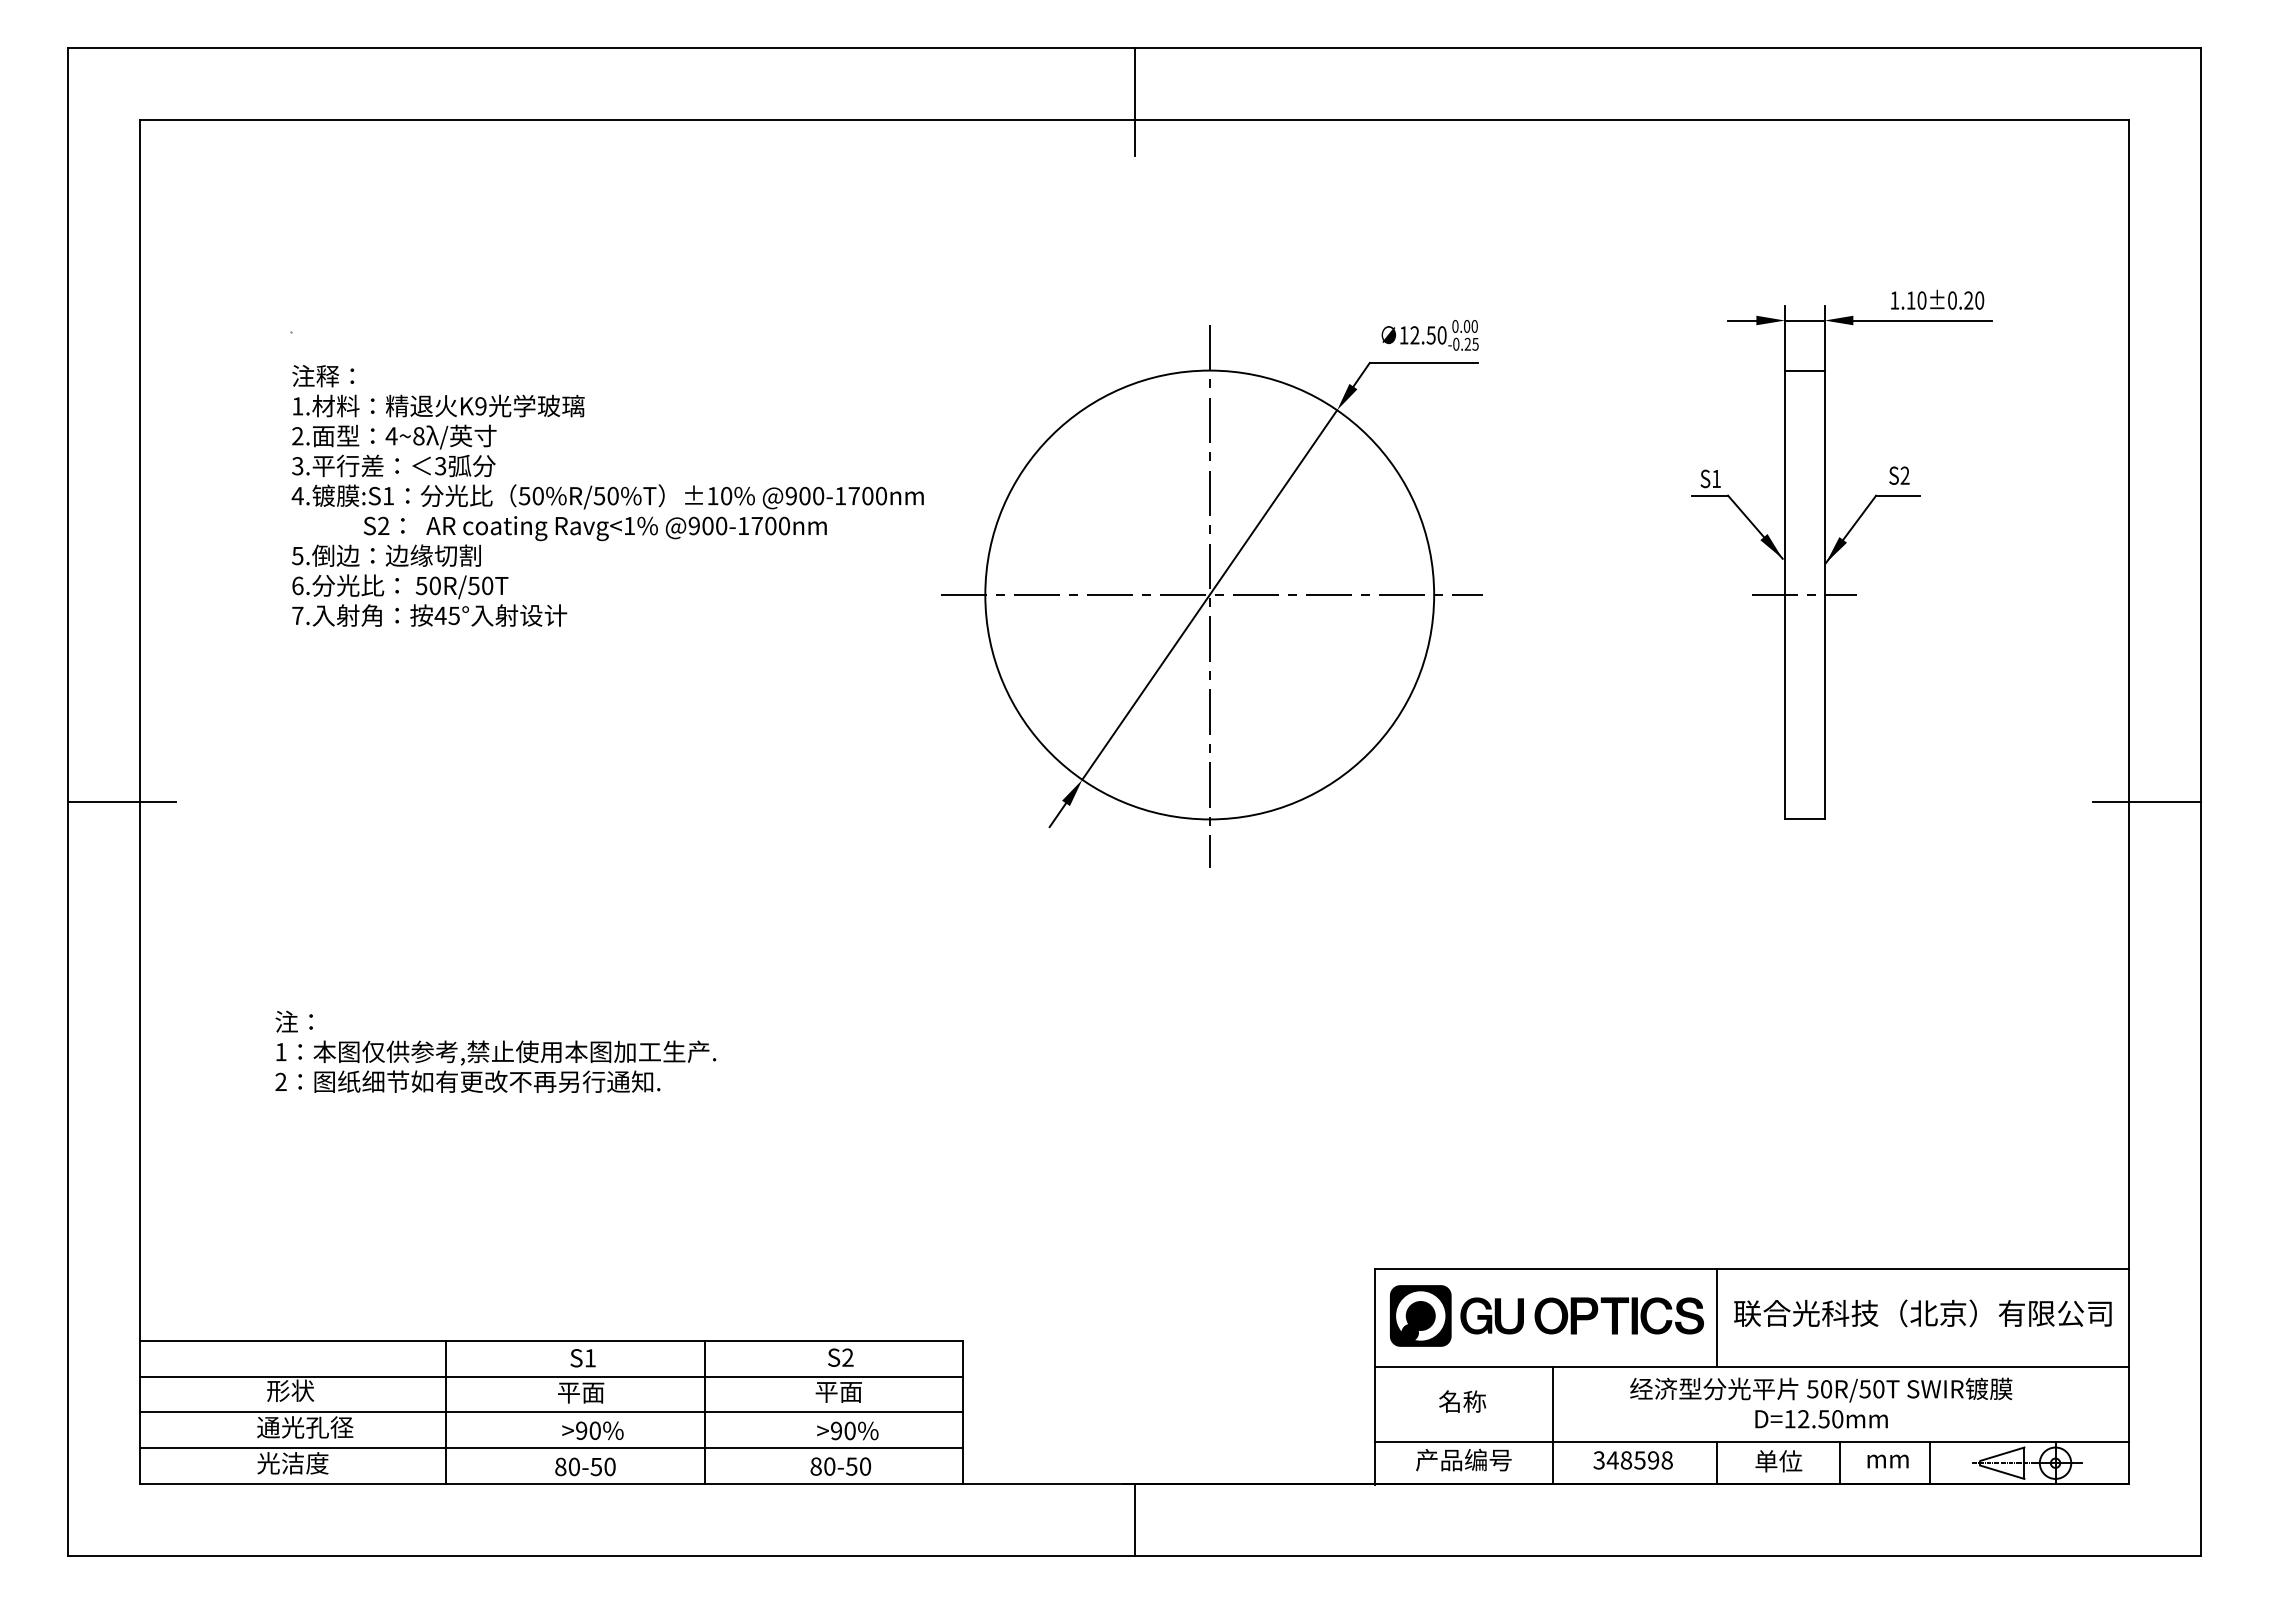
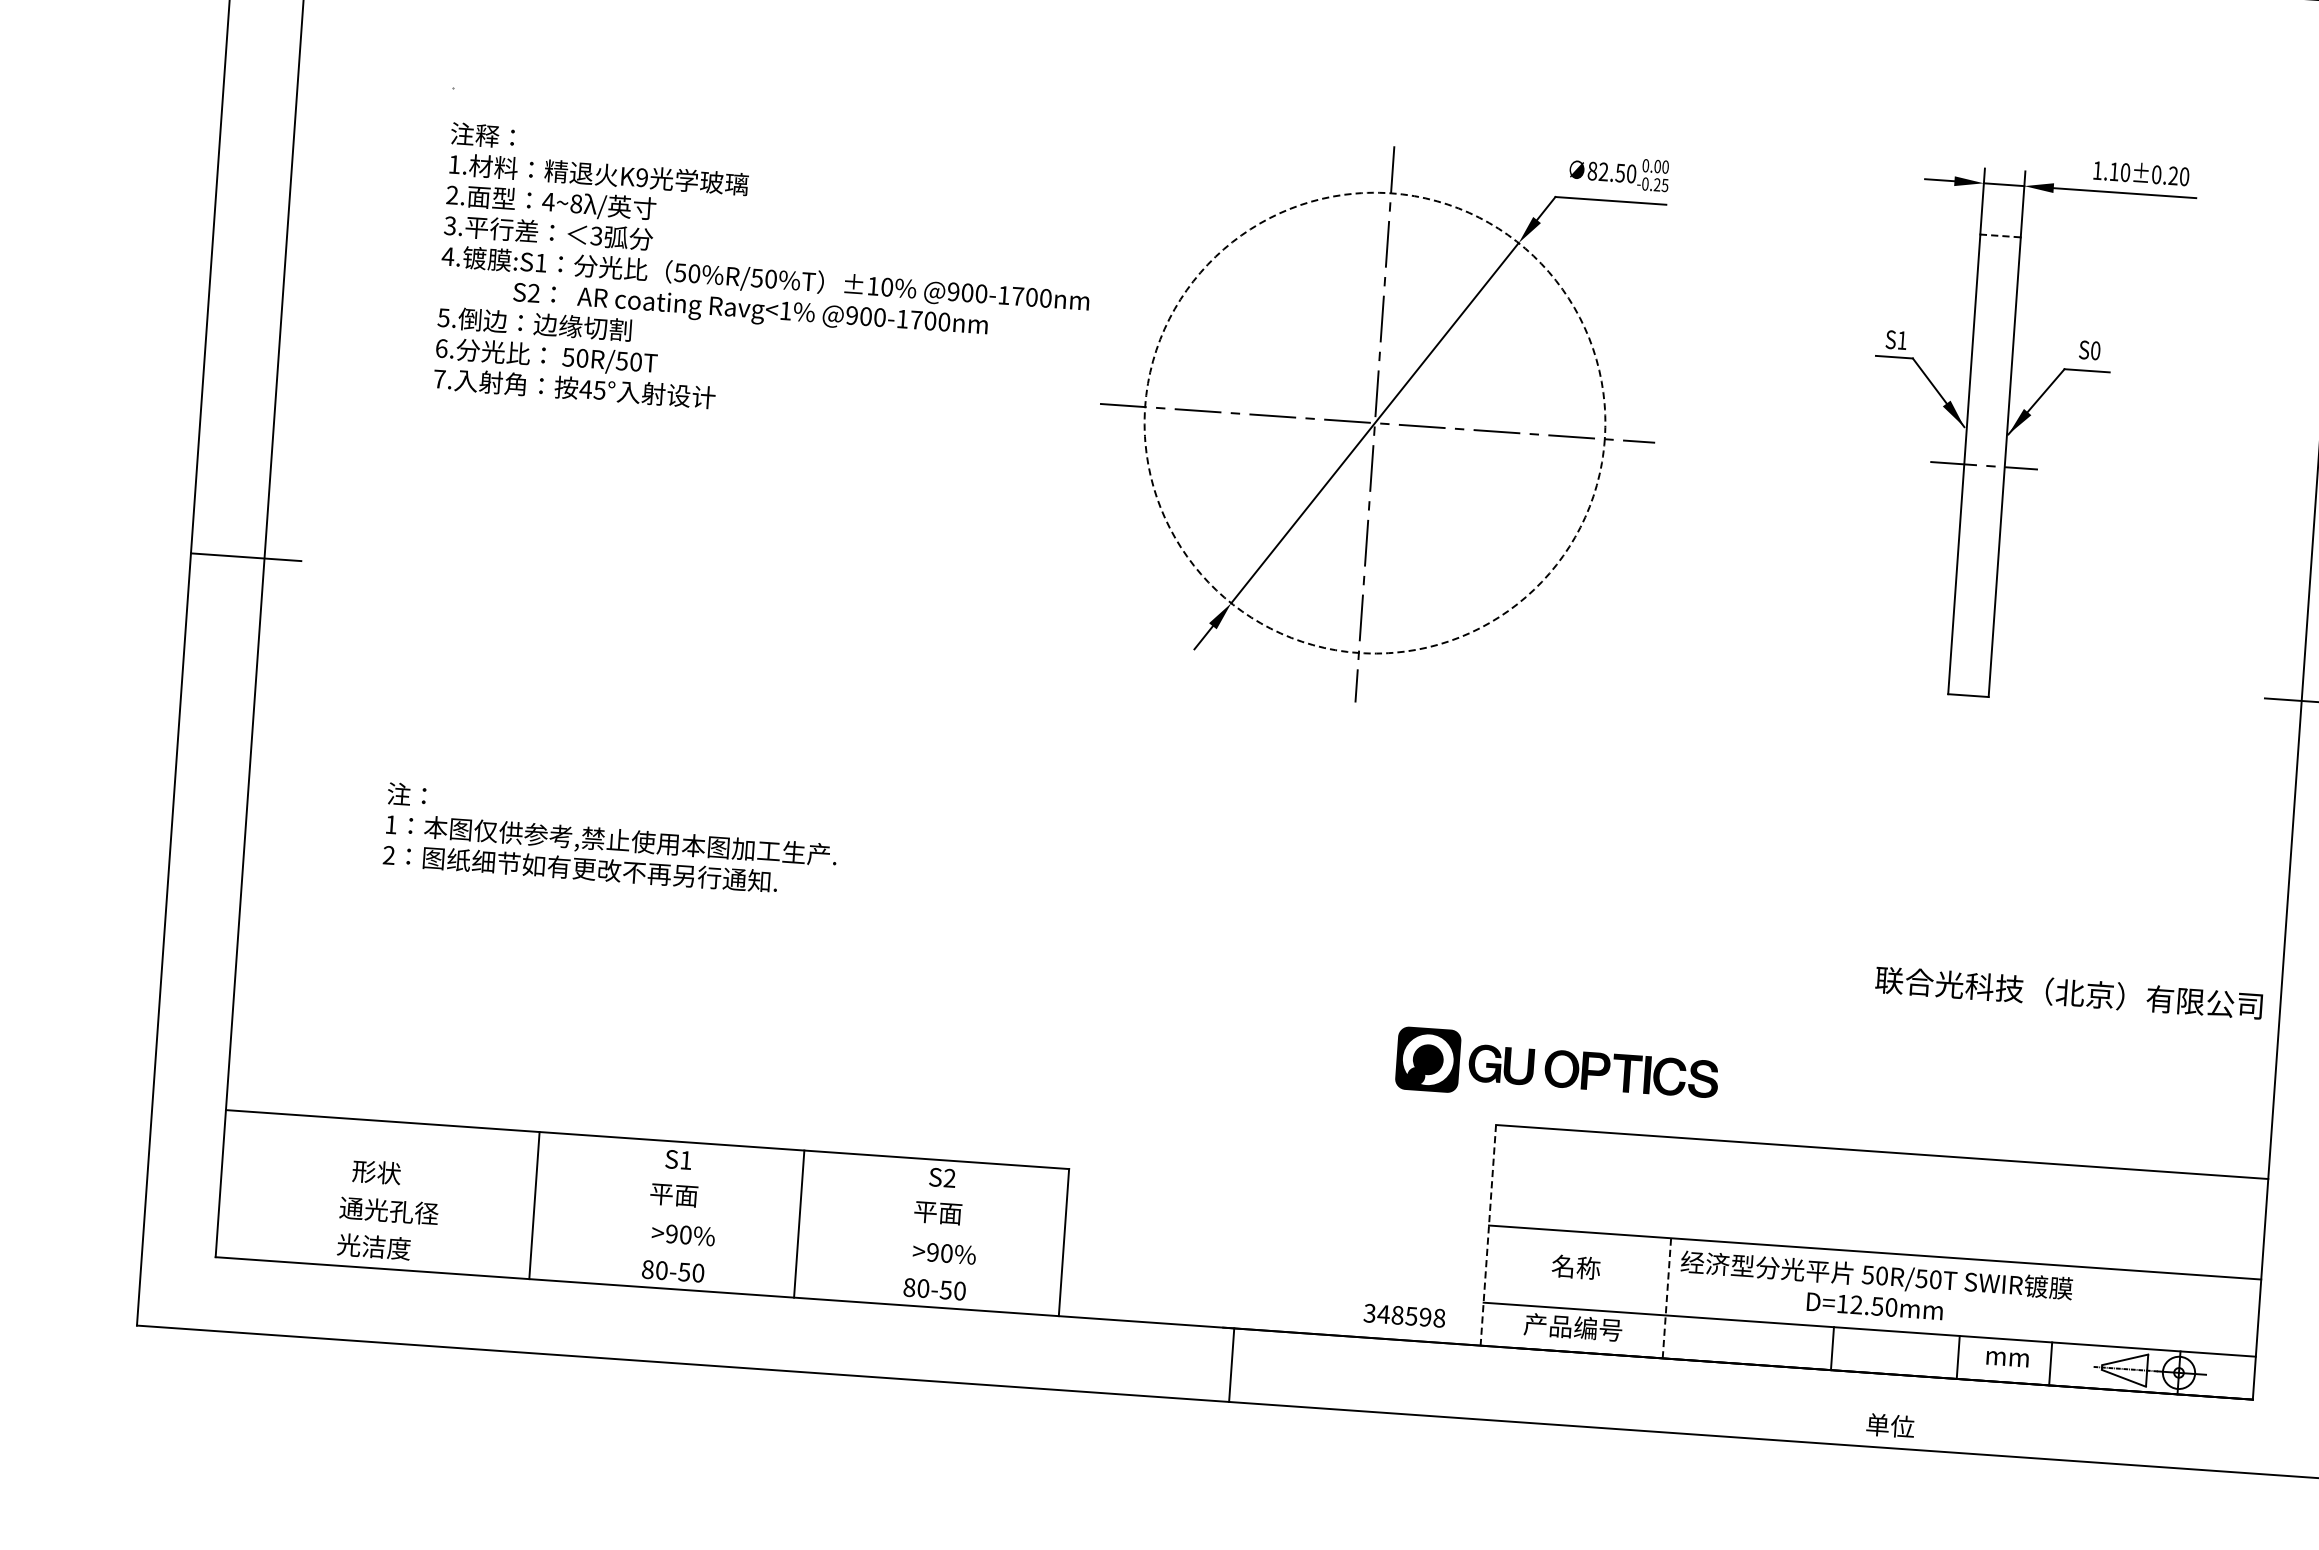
text: (1403, 335) -> (1592, 171), 12.50 -> 82.50
line: (1804, 370) -> (2000, 235), solid -> dashed
text: (1904, 475) -> (2095, 350), S2 -> S0
circle: (1209, 594) -> (1374, 422), solid -> dashed
text: (1922, 1313) -> (2068, 992), moved
part: (1546, 1315) -> (1557, 1068), moved
line: (1717, 1317) -> (1843, 1199), removed
line: (551, 1376) -> (644, 1176), removed
line: (1375, 1376) -> (1488, 1235), solid -> dashed
text: (1821, 1402) -> (1876, 1289), moved
line: (551, 1412) -> (642, 1213), removed
line: (1552, 1425) -> (1666, 1298), solid -> dashed
line: (551, 1448) -> (639, 1250), removed
text: (1632, 1460) -> (1403, 1315), moved
text: (1778, 1461) -> (1890, 1426), moved

